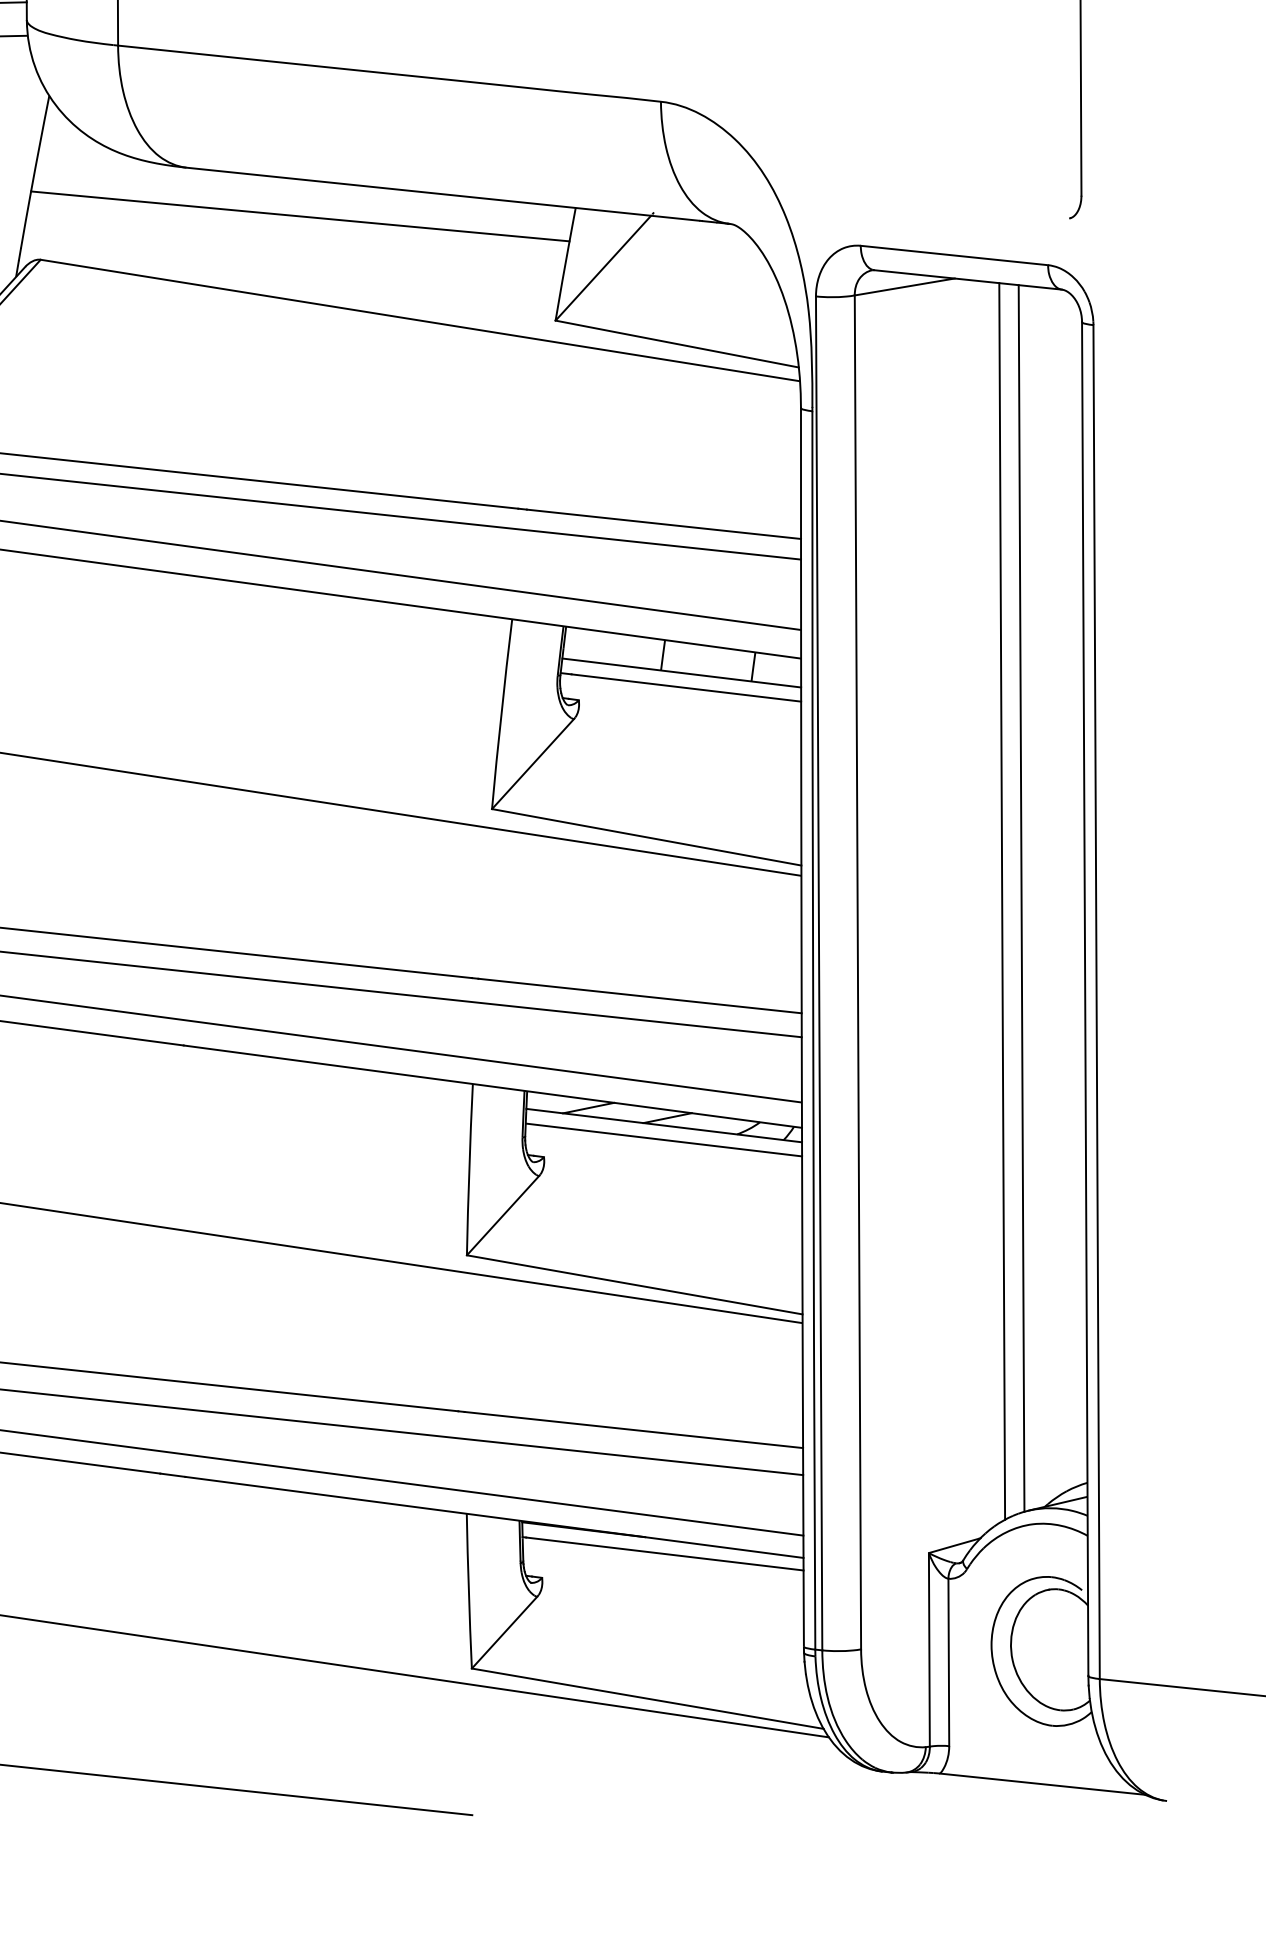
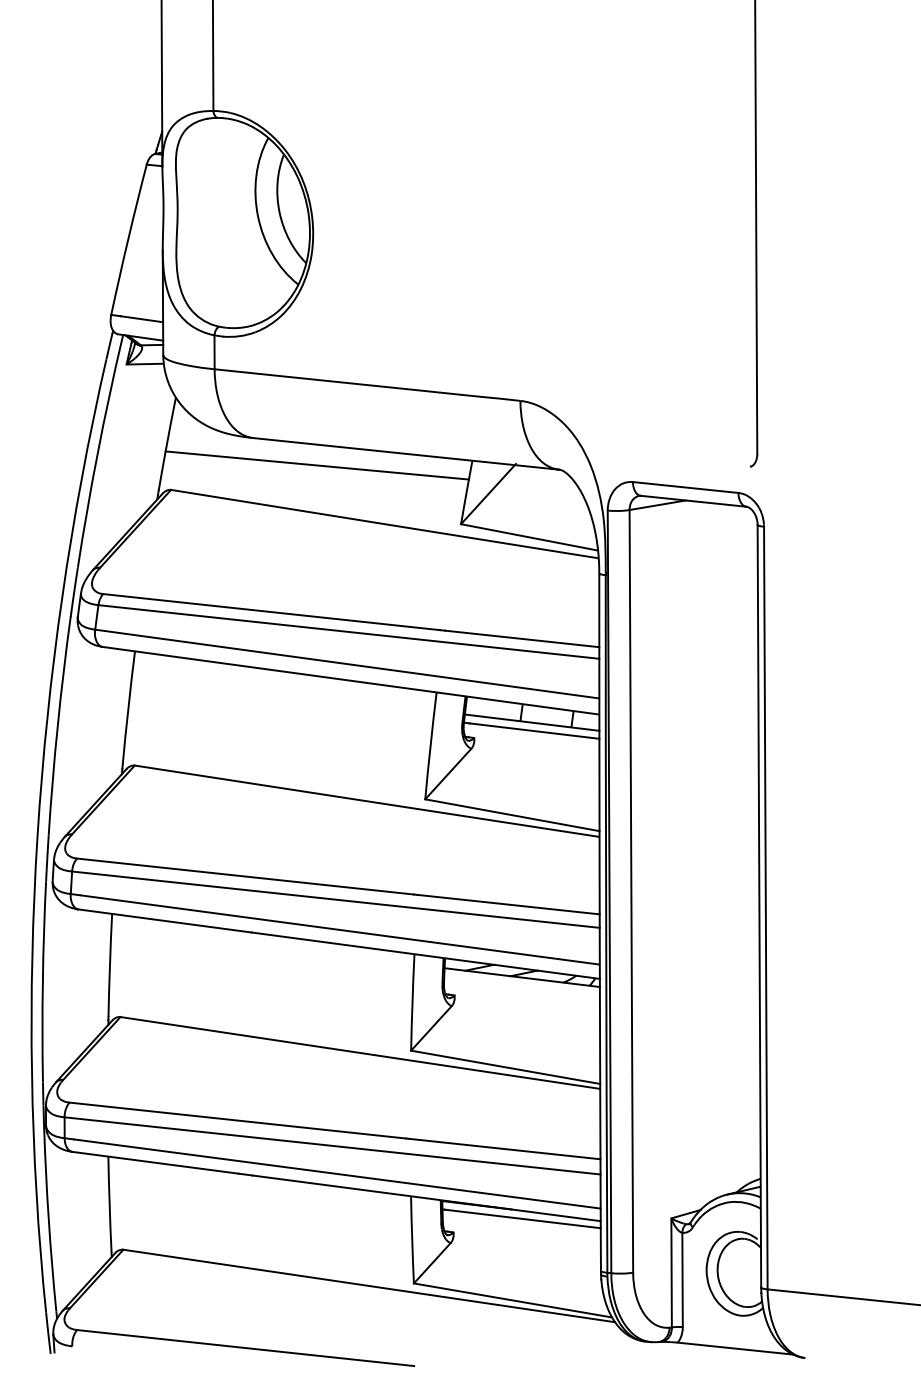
line: (1021, 898) -> (723, 849), removed
line: (1001, 901) -> (712, 851), removed
line: (662, 1139) -> (521, 985), removed

